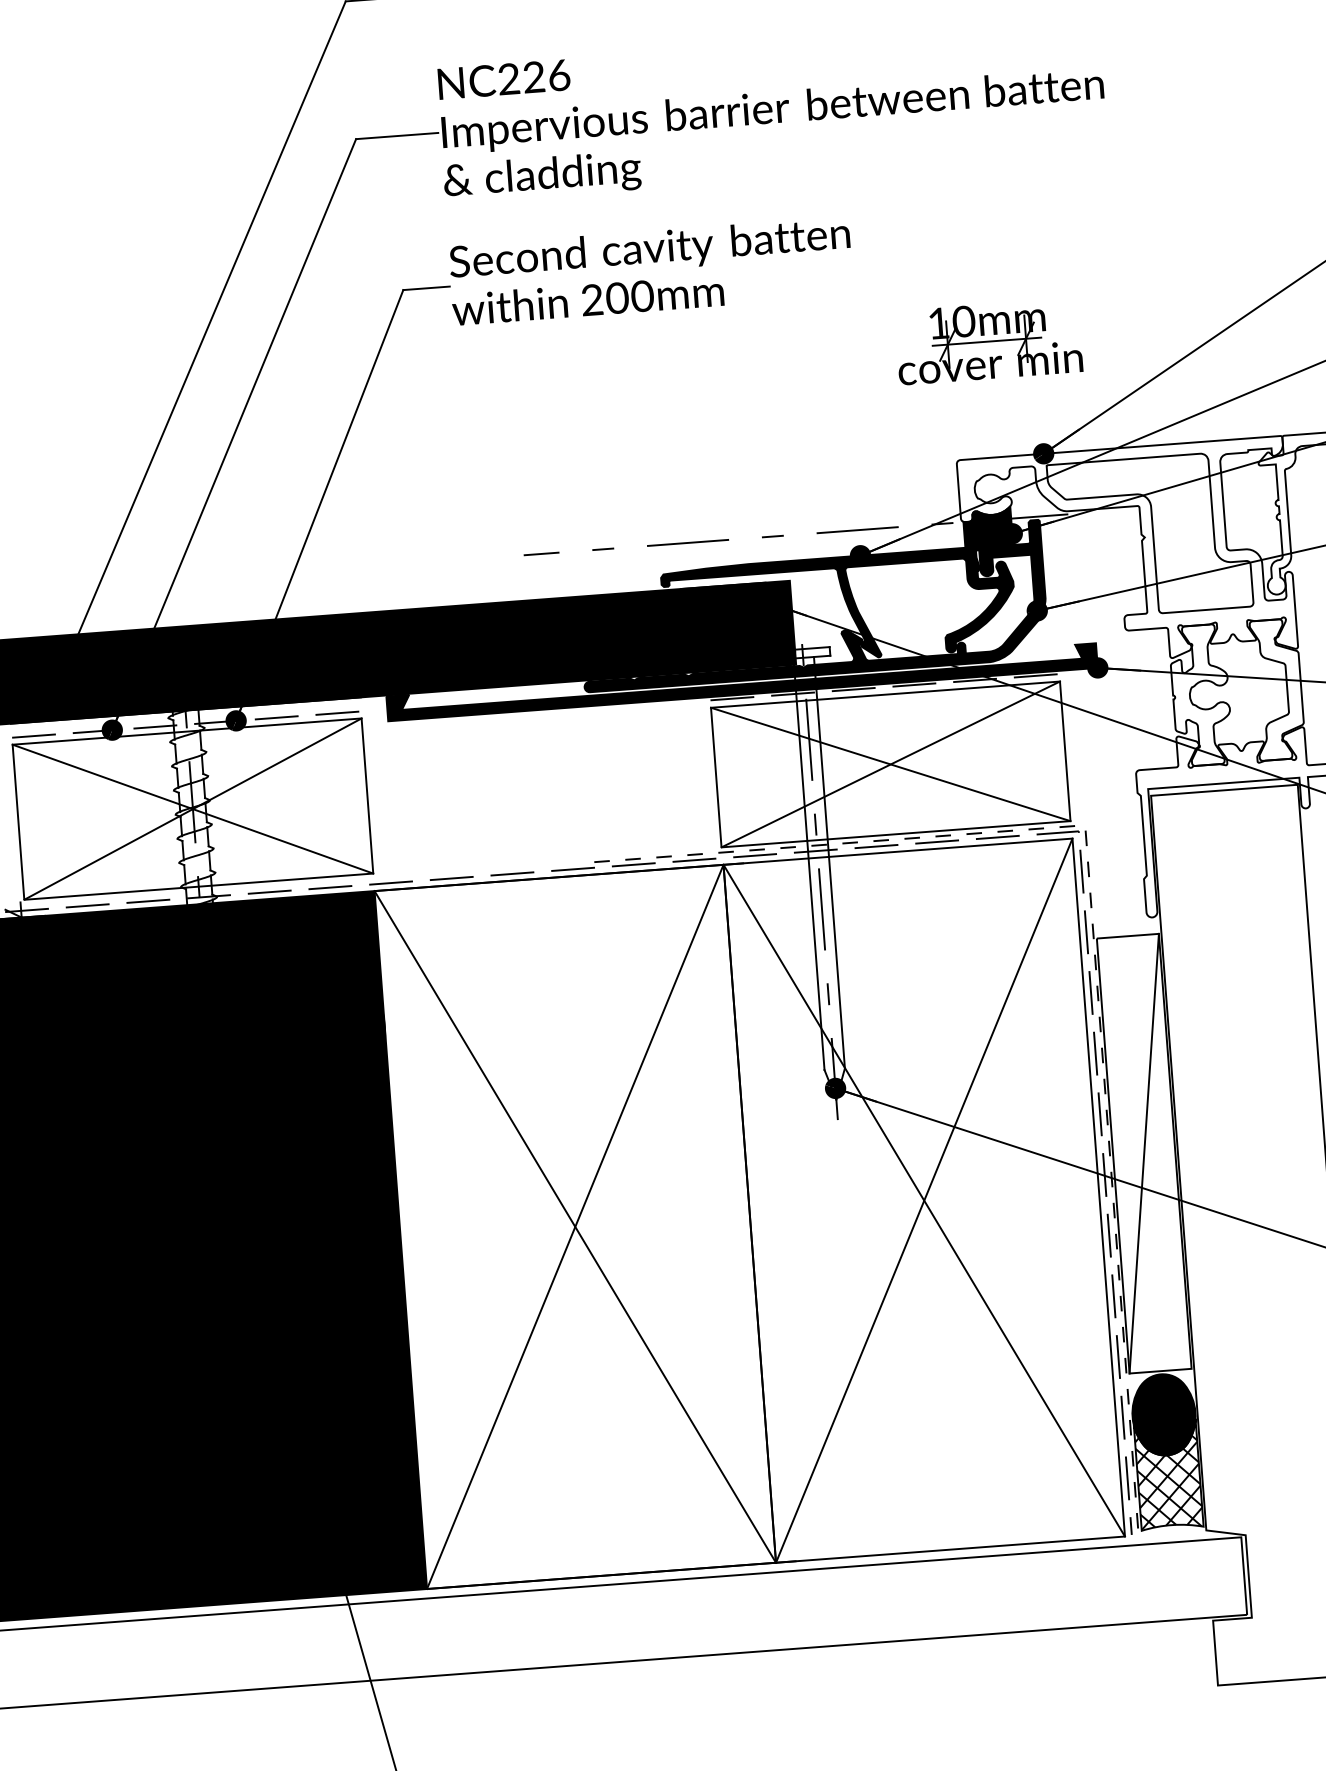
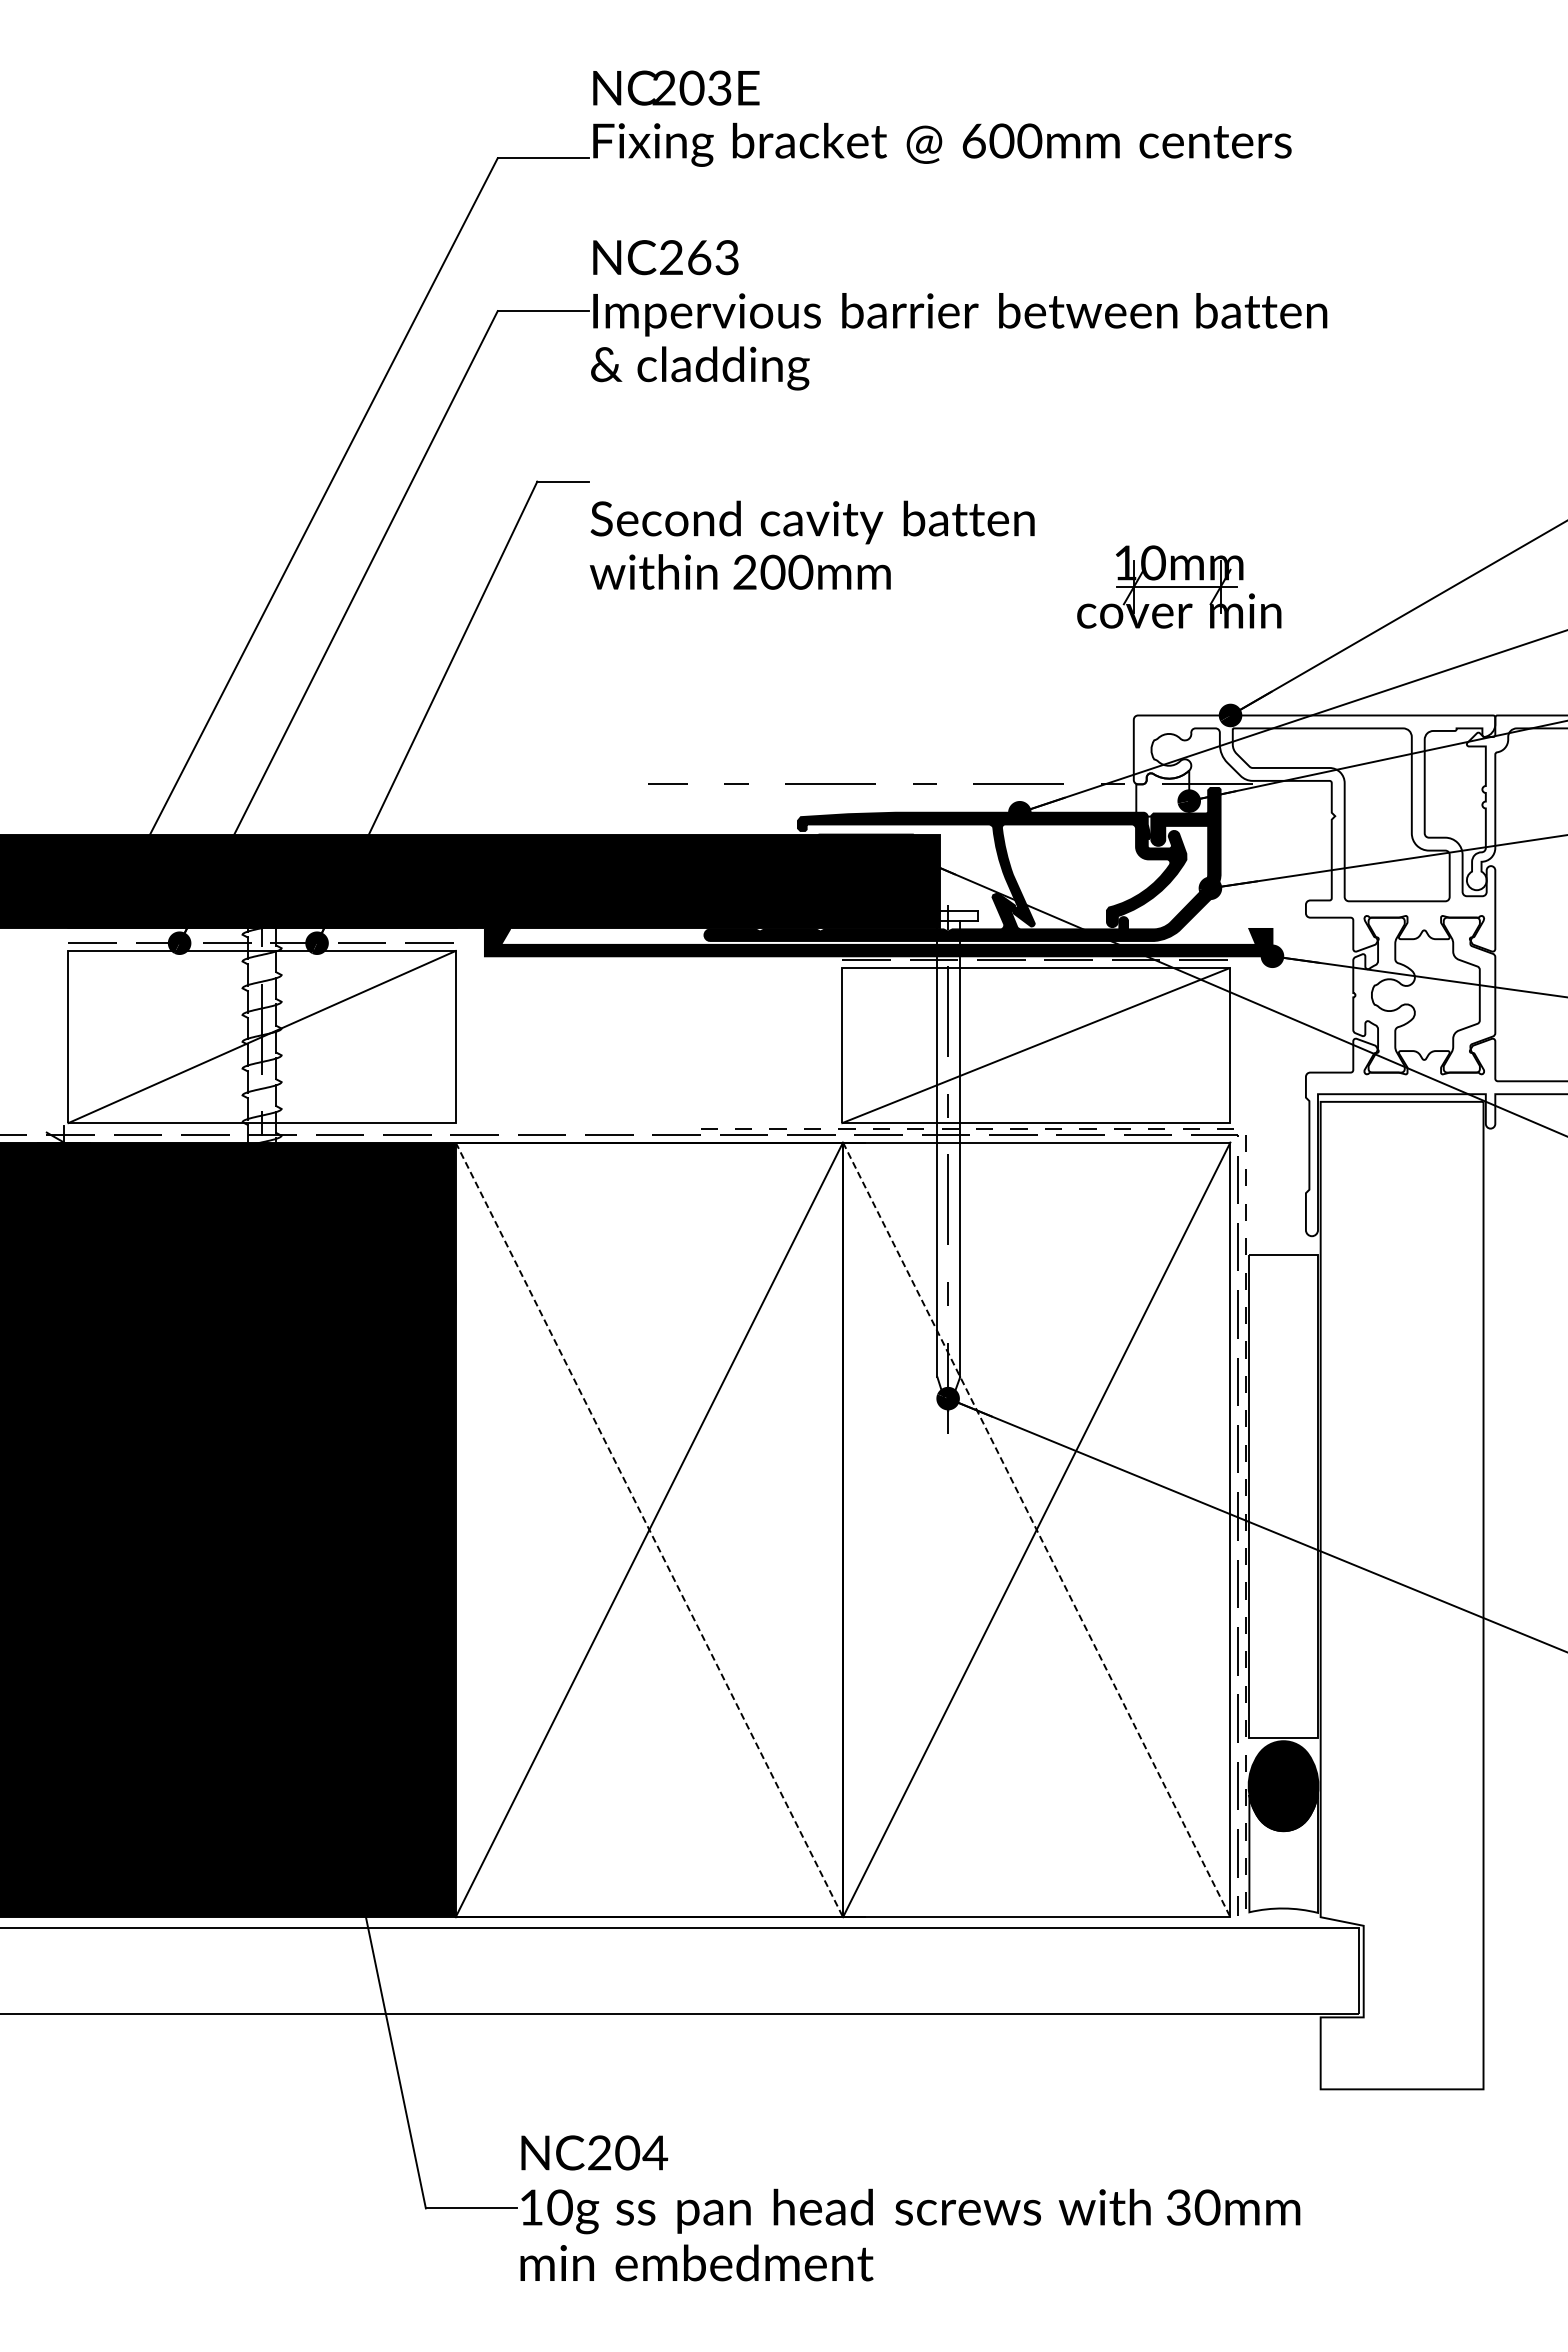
text: (546, 76) -> (713, 257), NC226 -> NC263
text: (650, 270) -> (811, 544), moved
fill: (987, 528) -> (1162, 793), removed
line: (890, 764) -> (1035, 1045), removed
line: (192, 808) -> (261, 1036), removed
line: (1143, 1153) -> (1282, 1495), removed
line: (924, 1201) -> (1036, 1530), solid -> dashed
line: (575, 1227) -> (649, 1530), solid -> dashed
hatch: (1168, 1475) -> (1283, 1853), removed

